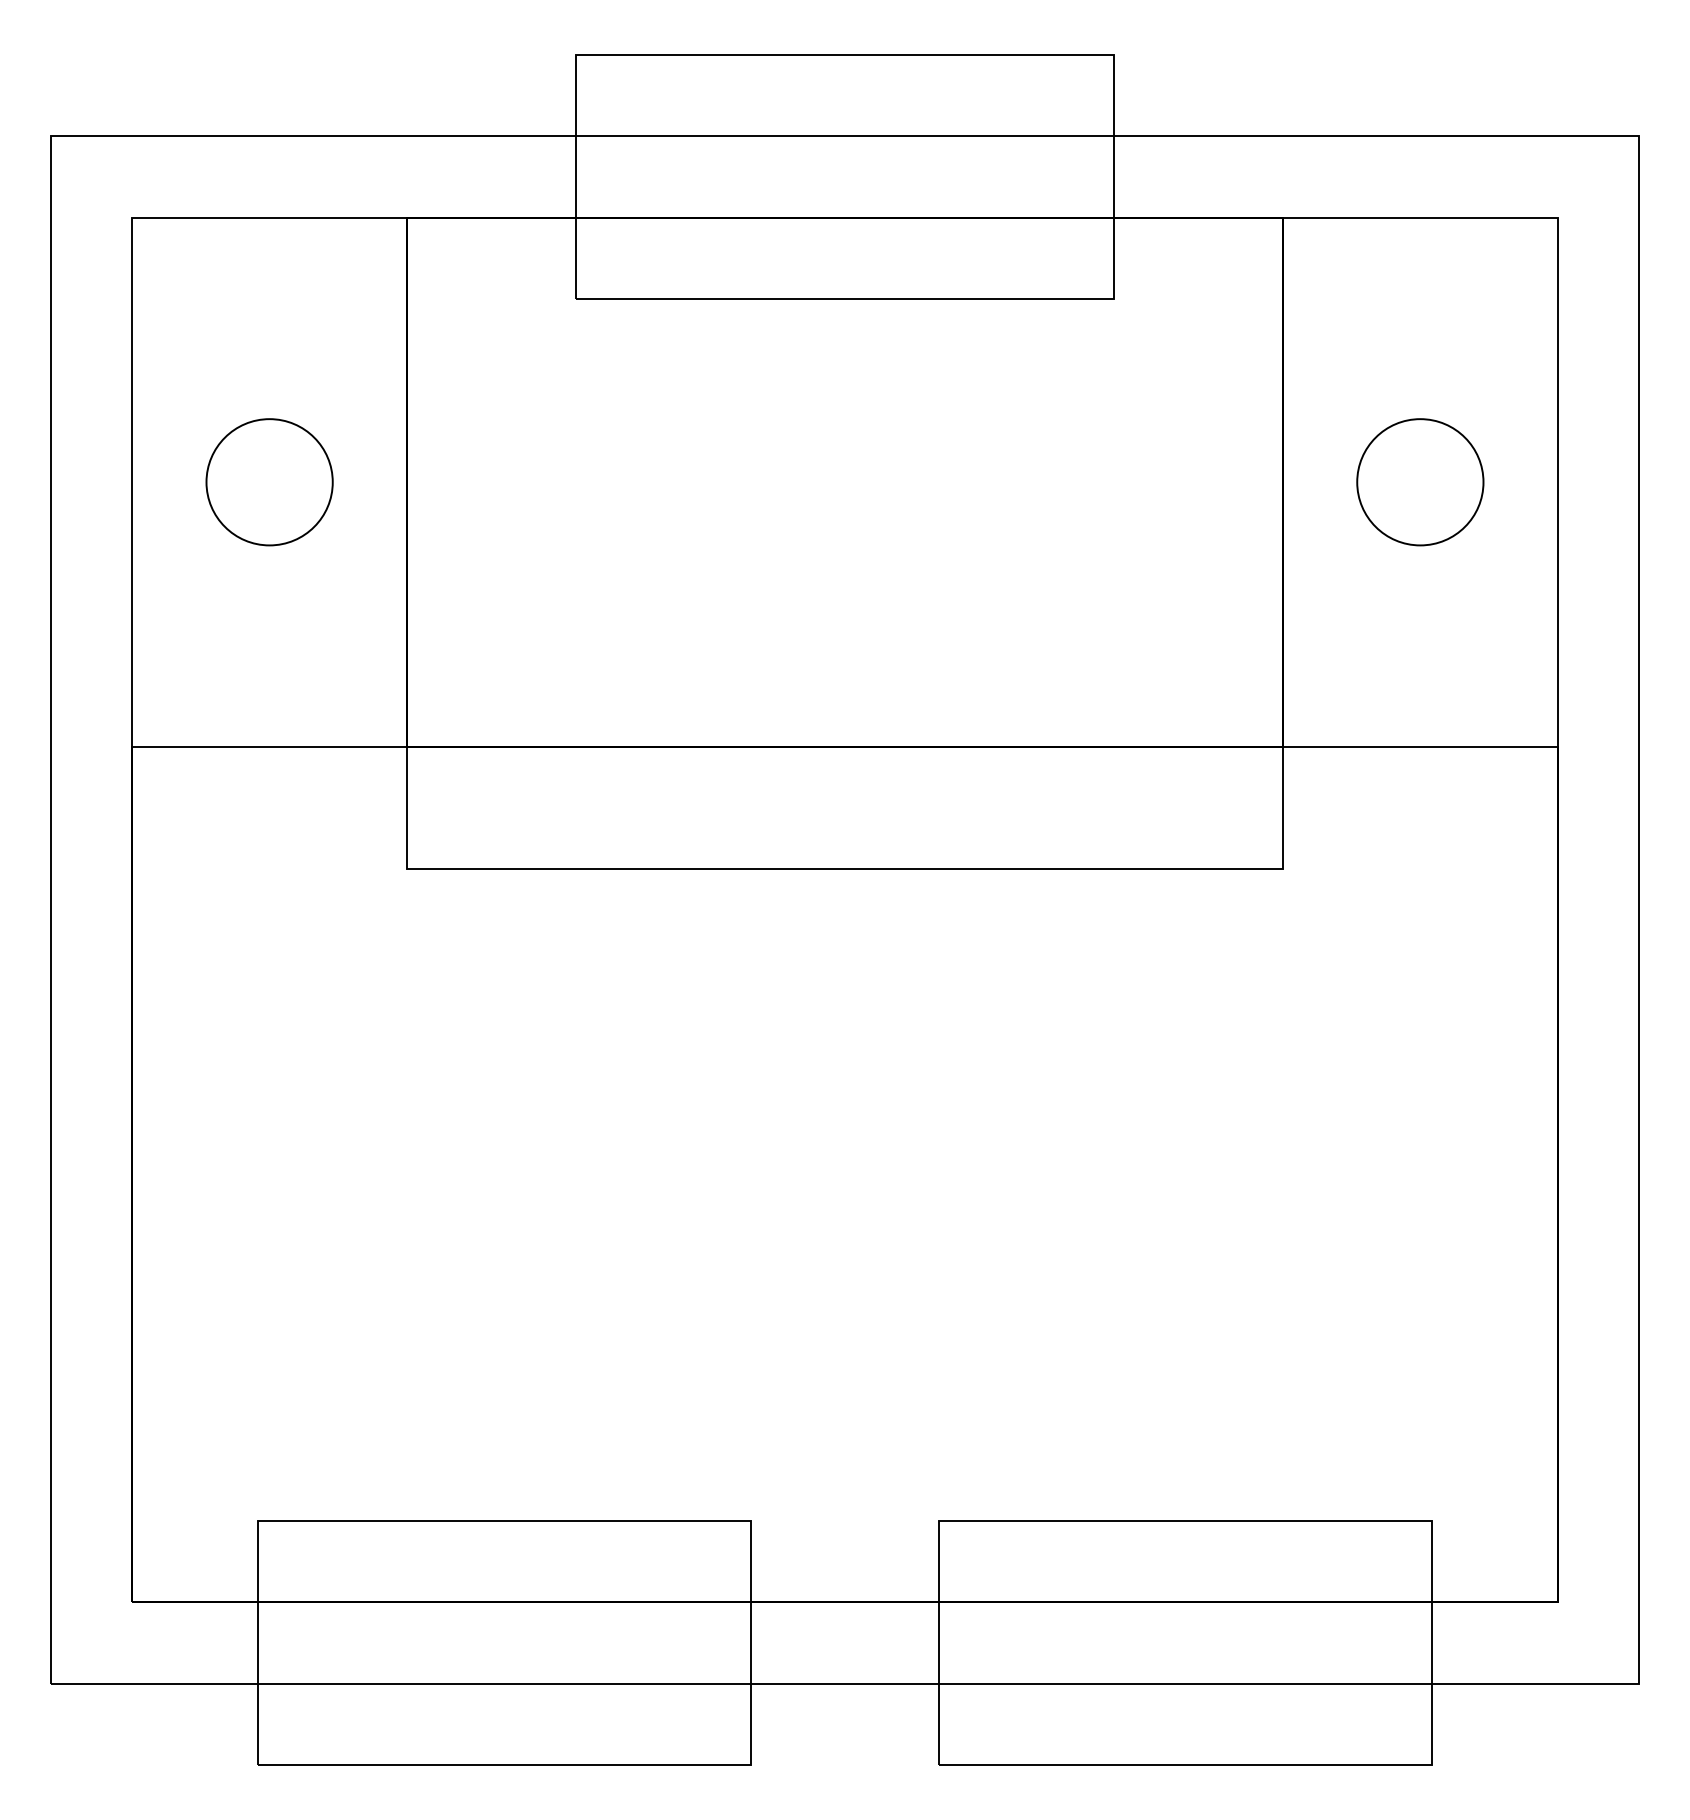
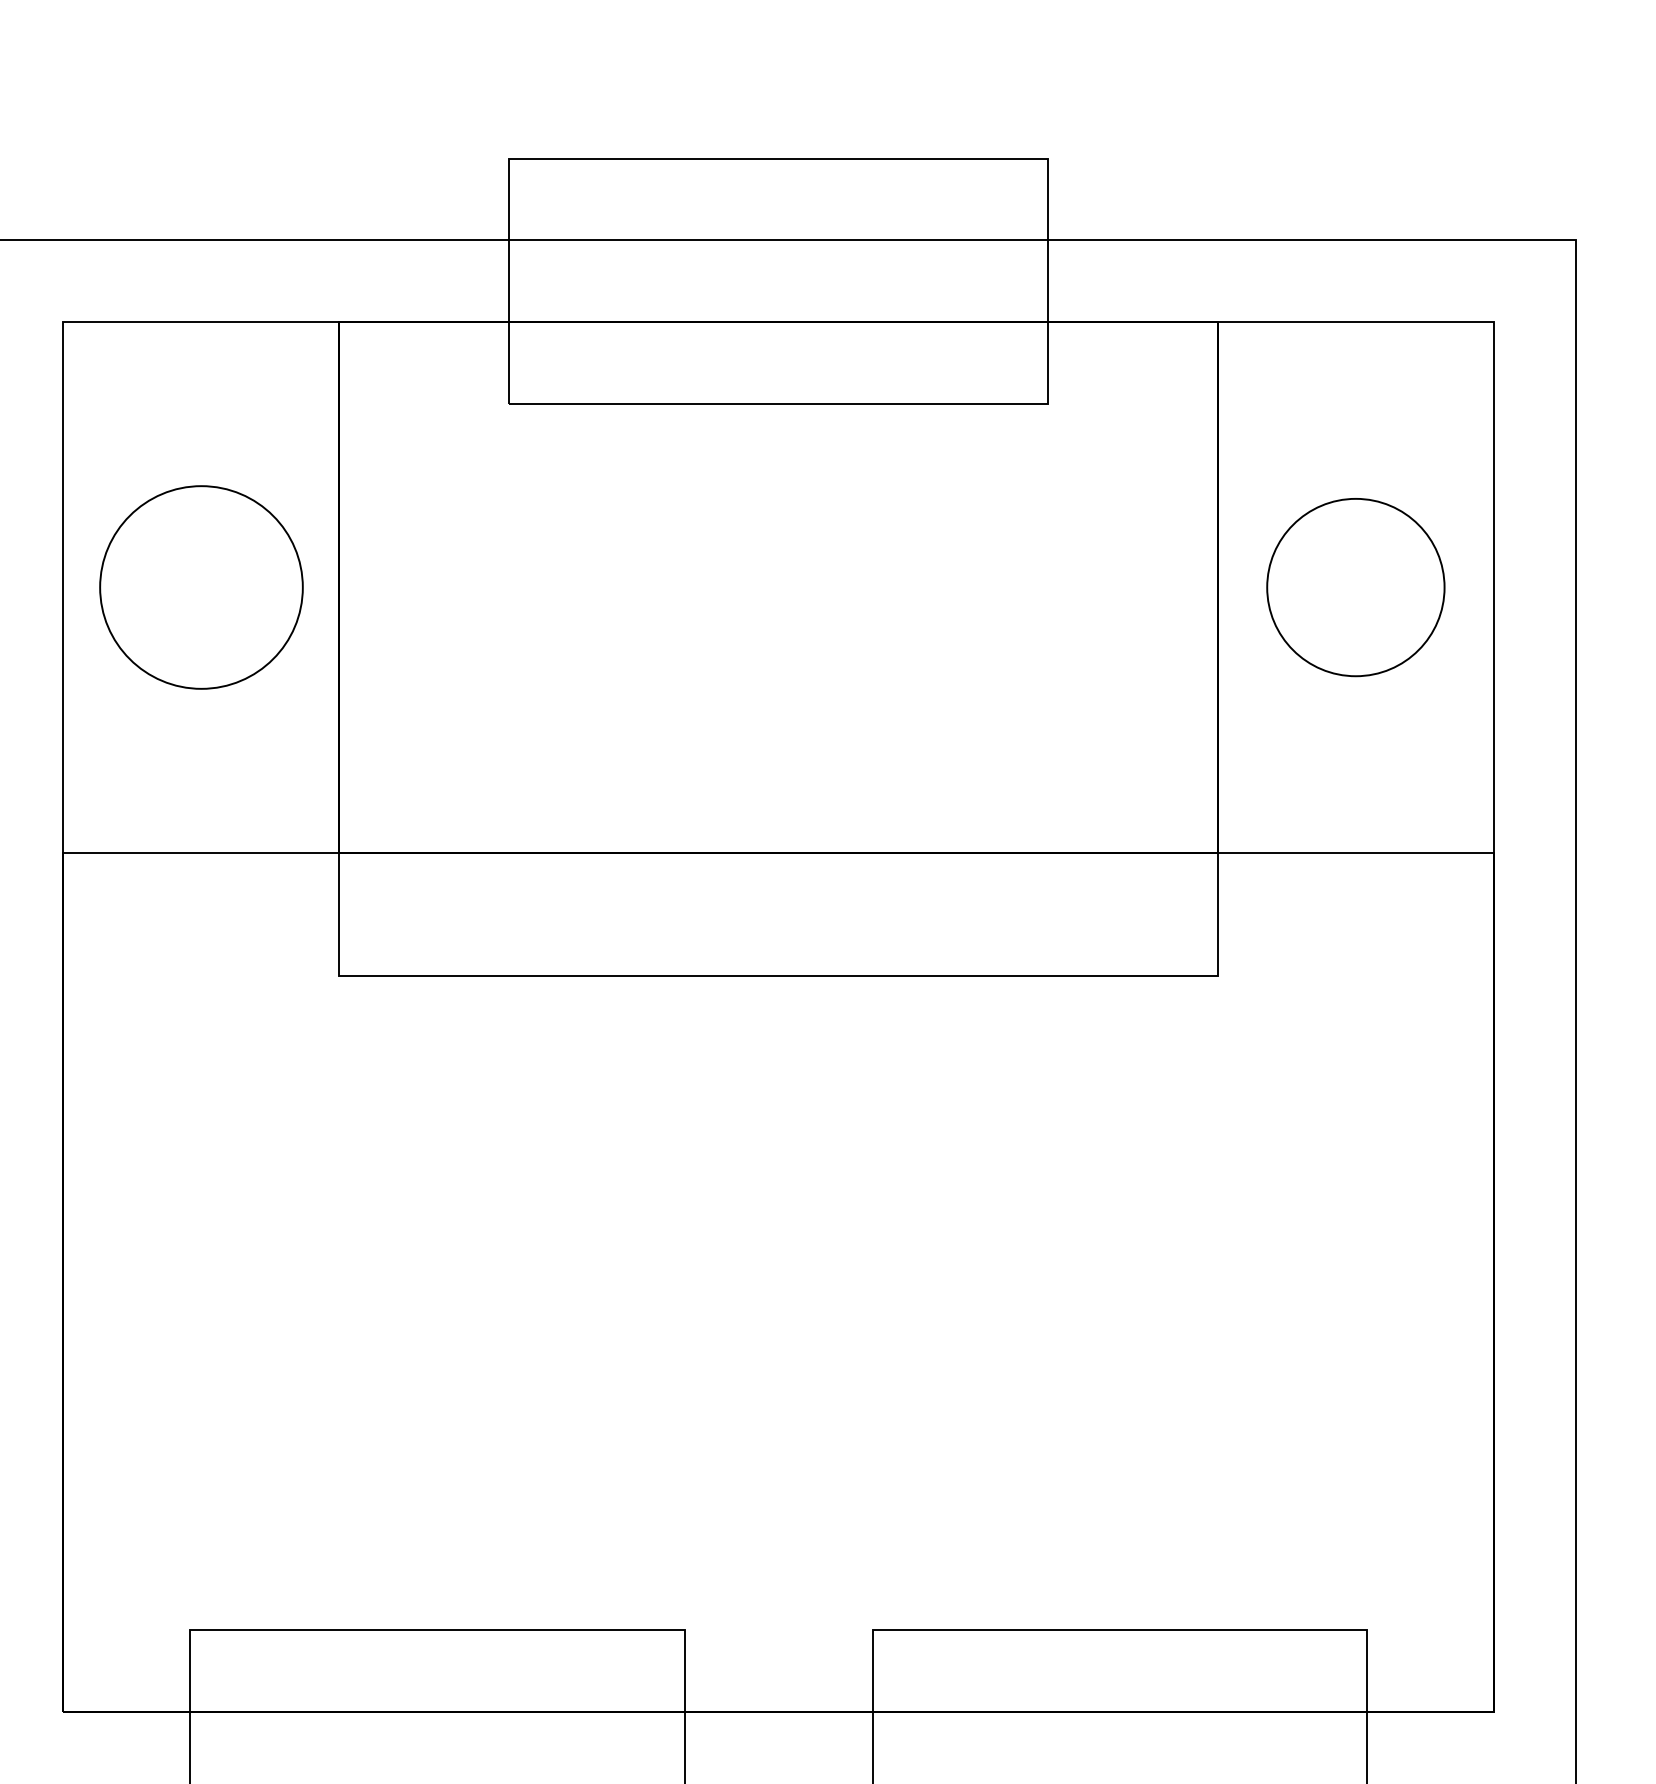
circle: (269, 482) -> (201, 587), size x1.6
circle: (1420, 482) -> (1356, 587), size x1.4

